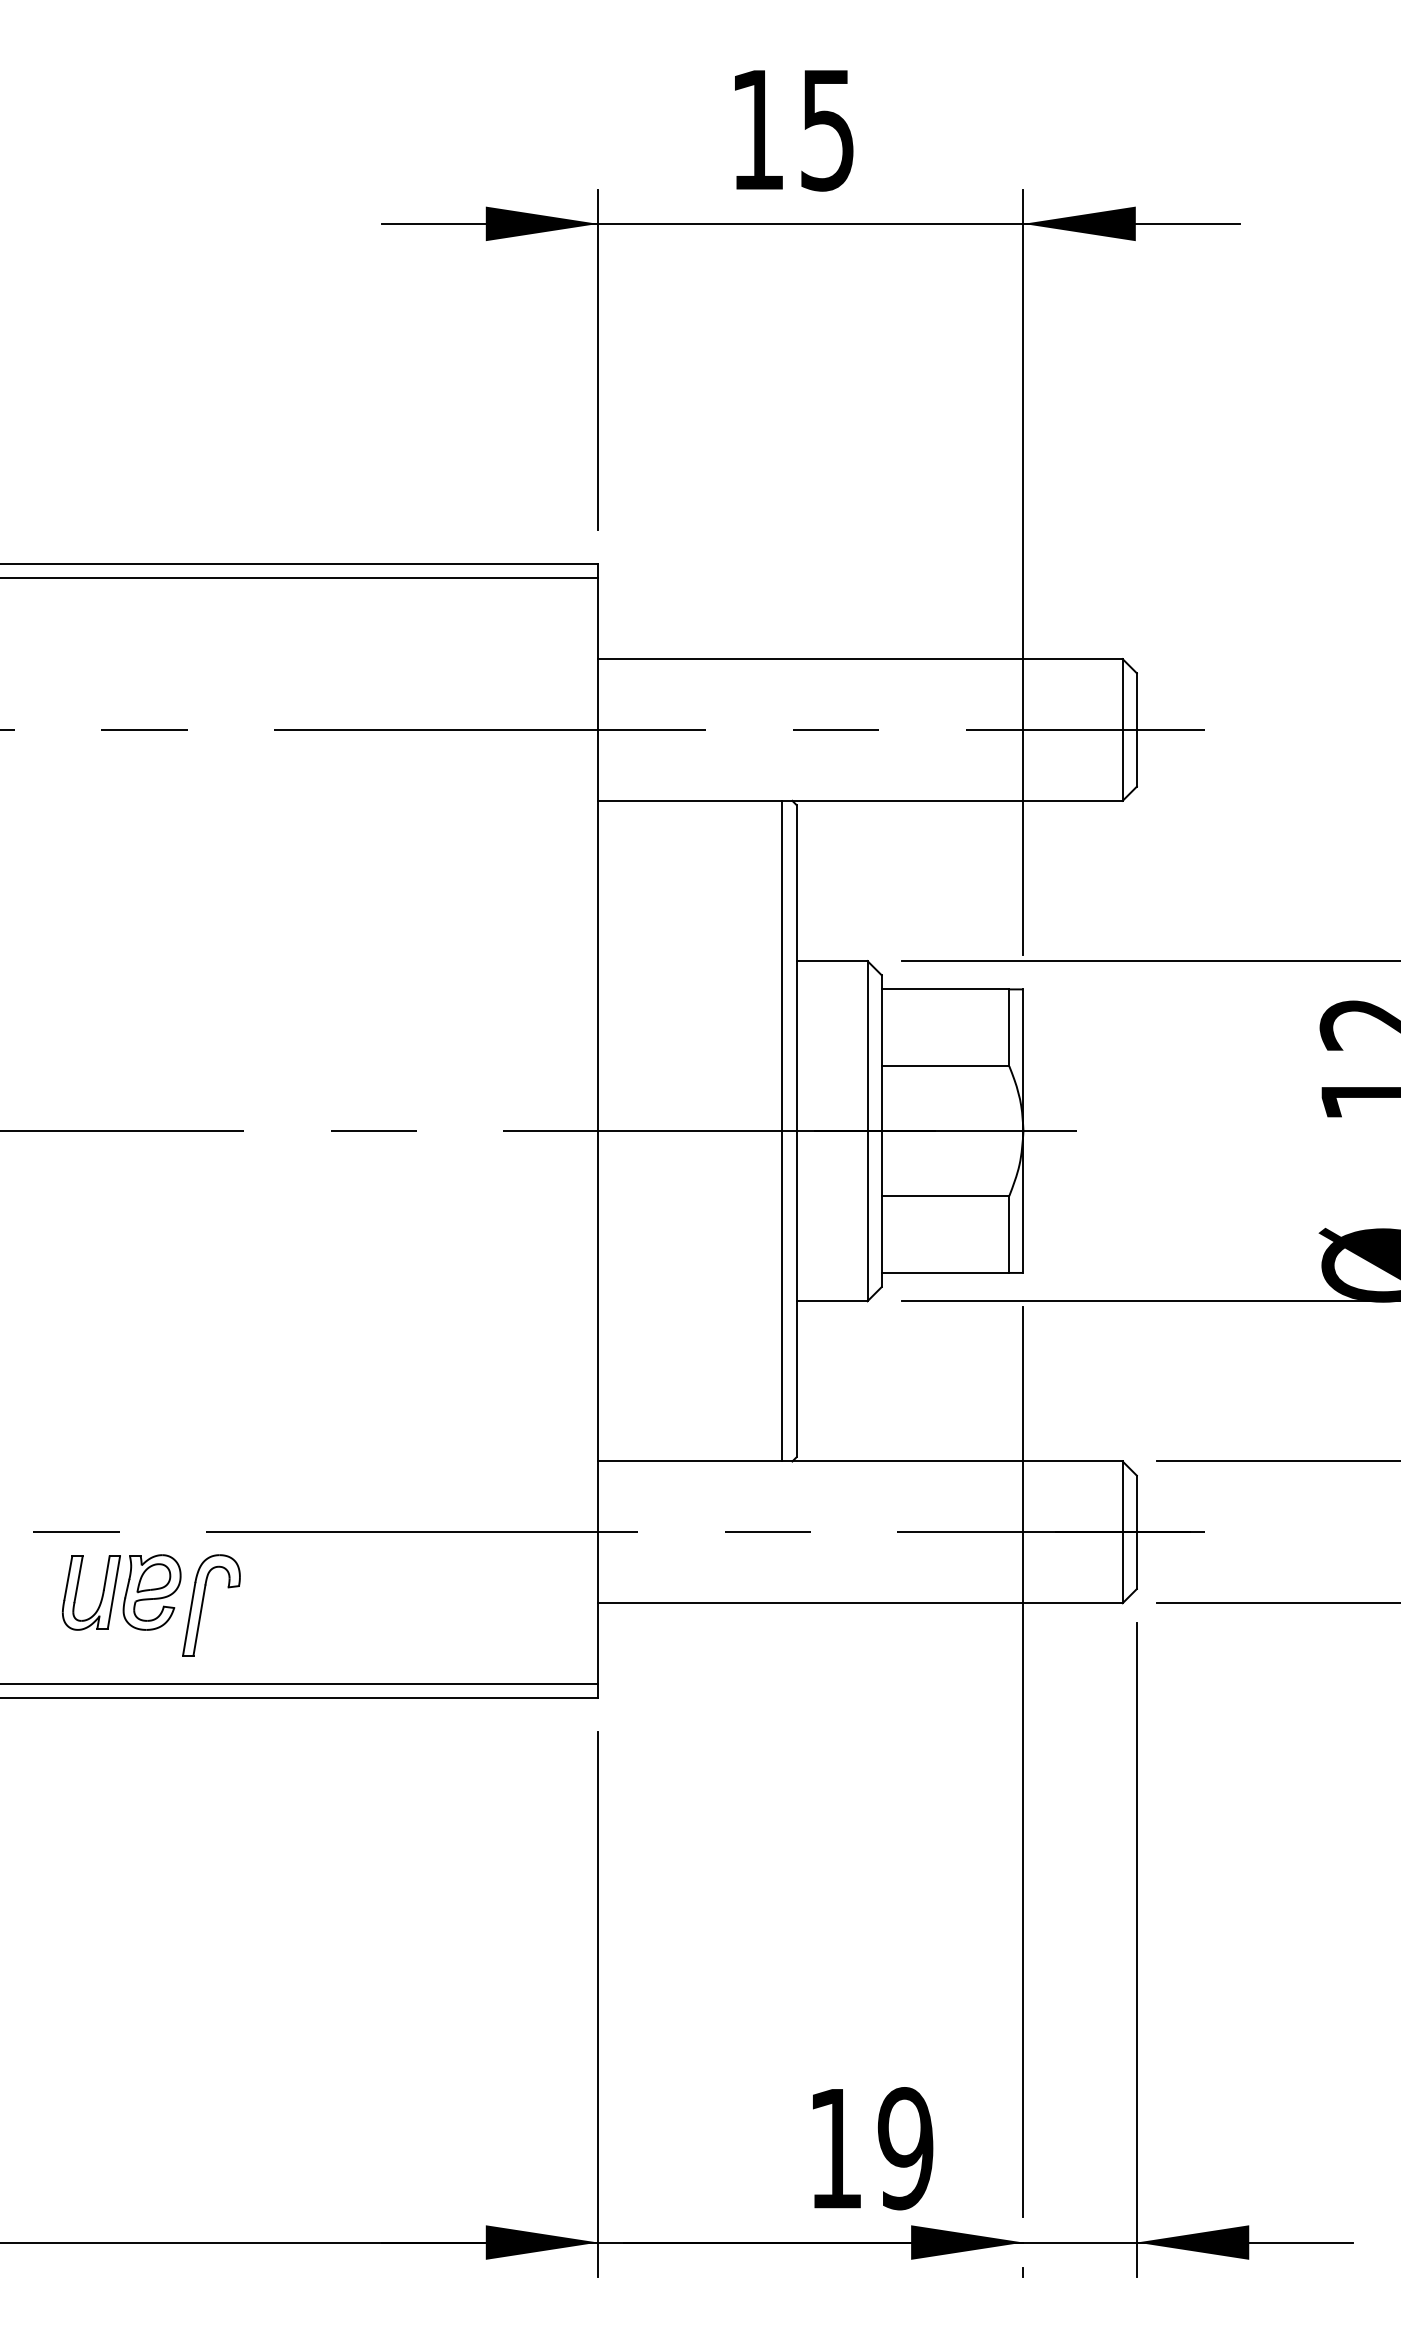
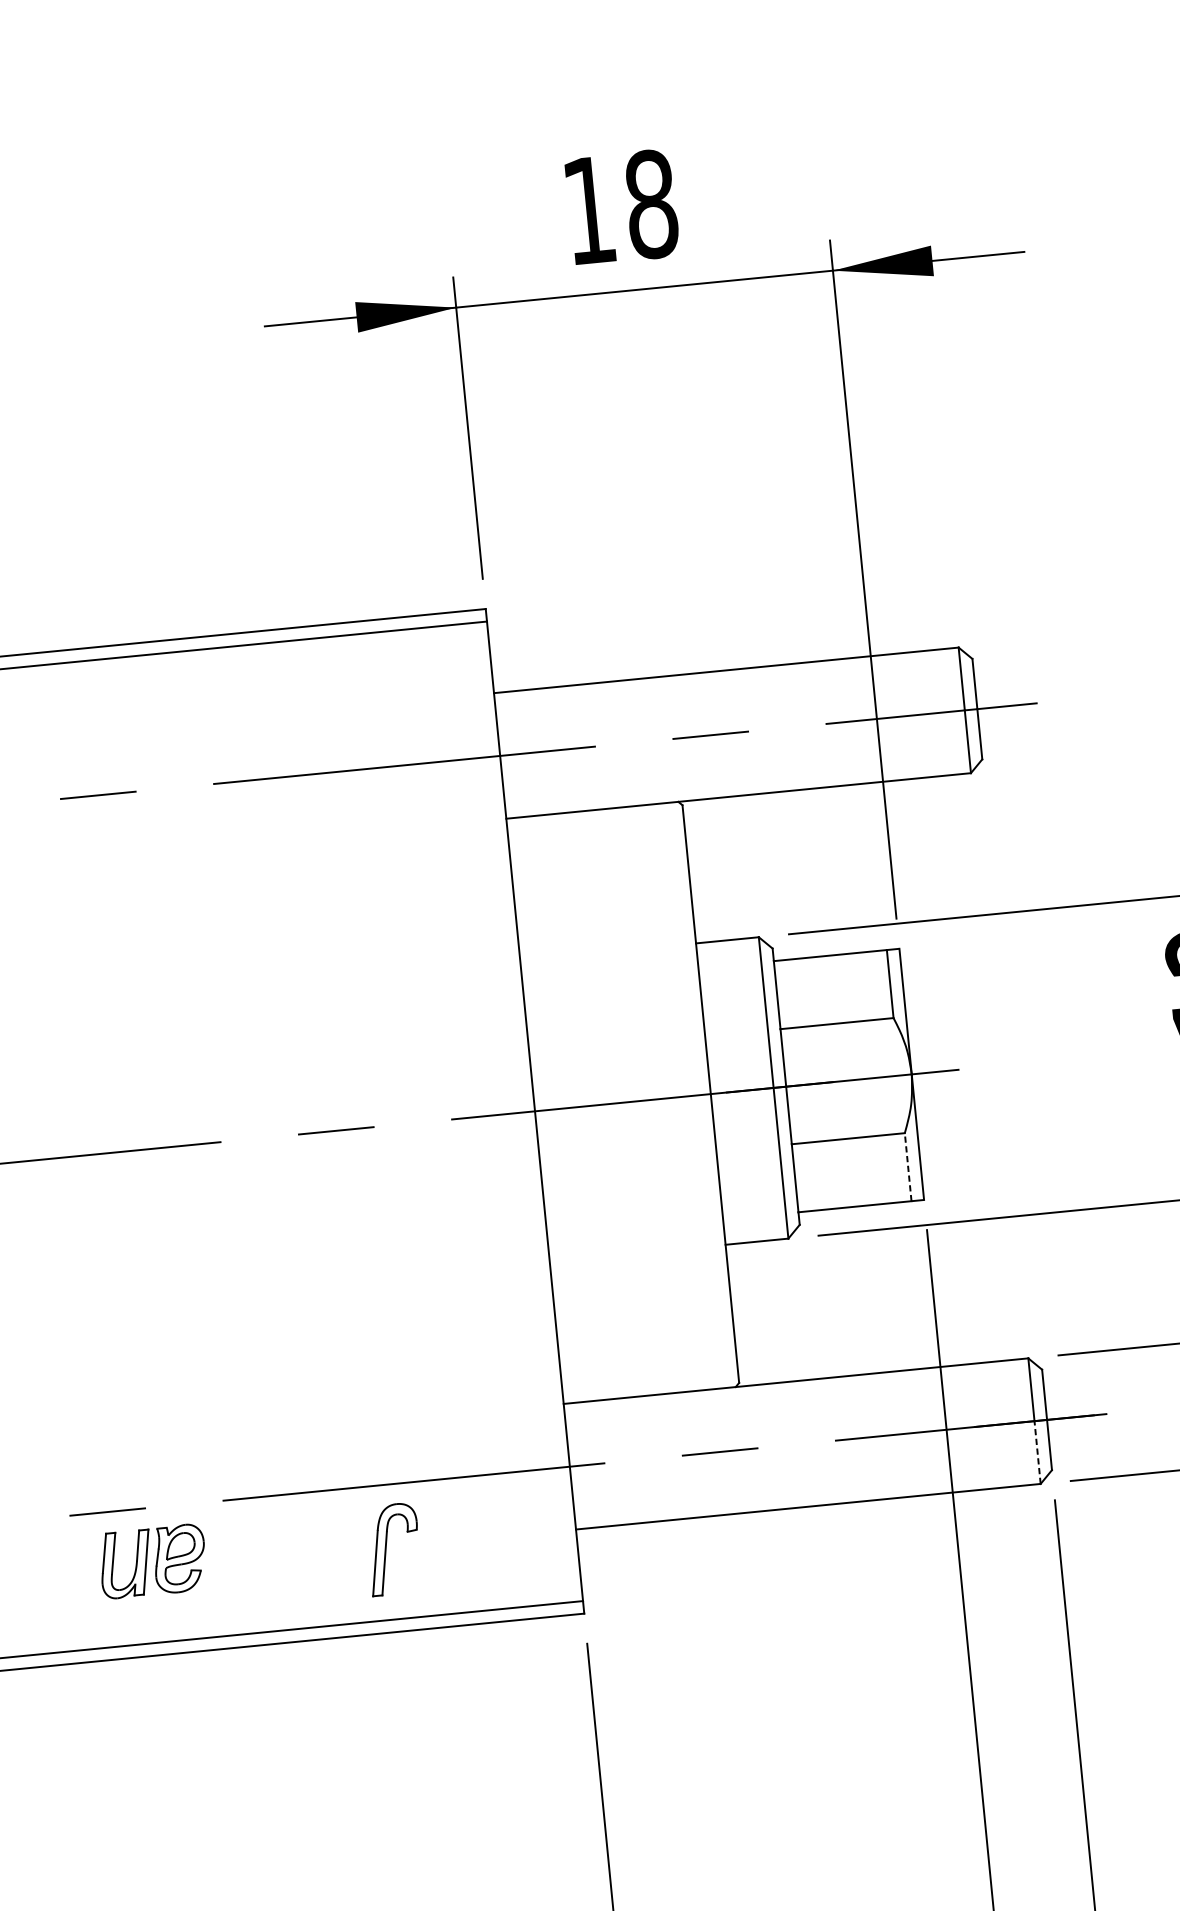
text: (827, 129) -> (651, 204), 15 -> 18
line: (782, 1130) -> (698, 1094), removed
line: (1009, 1234) -> (908, 1167), solid -> dashed
line: (1122, 1567) -> (1037, 1452), solid -> dashed
part: (203, 1604) -> (386, 1549), moved

